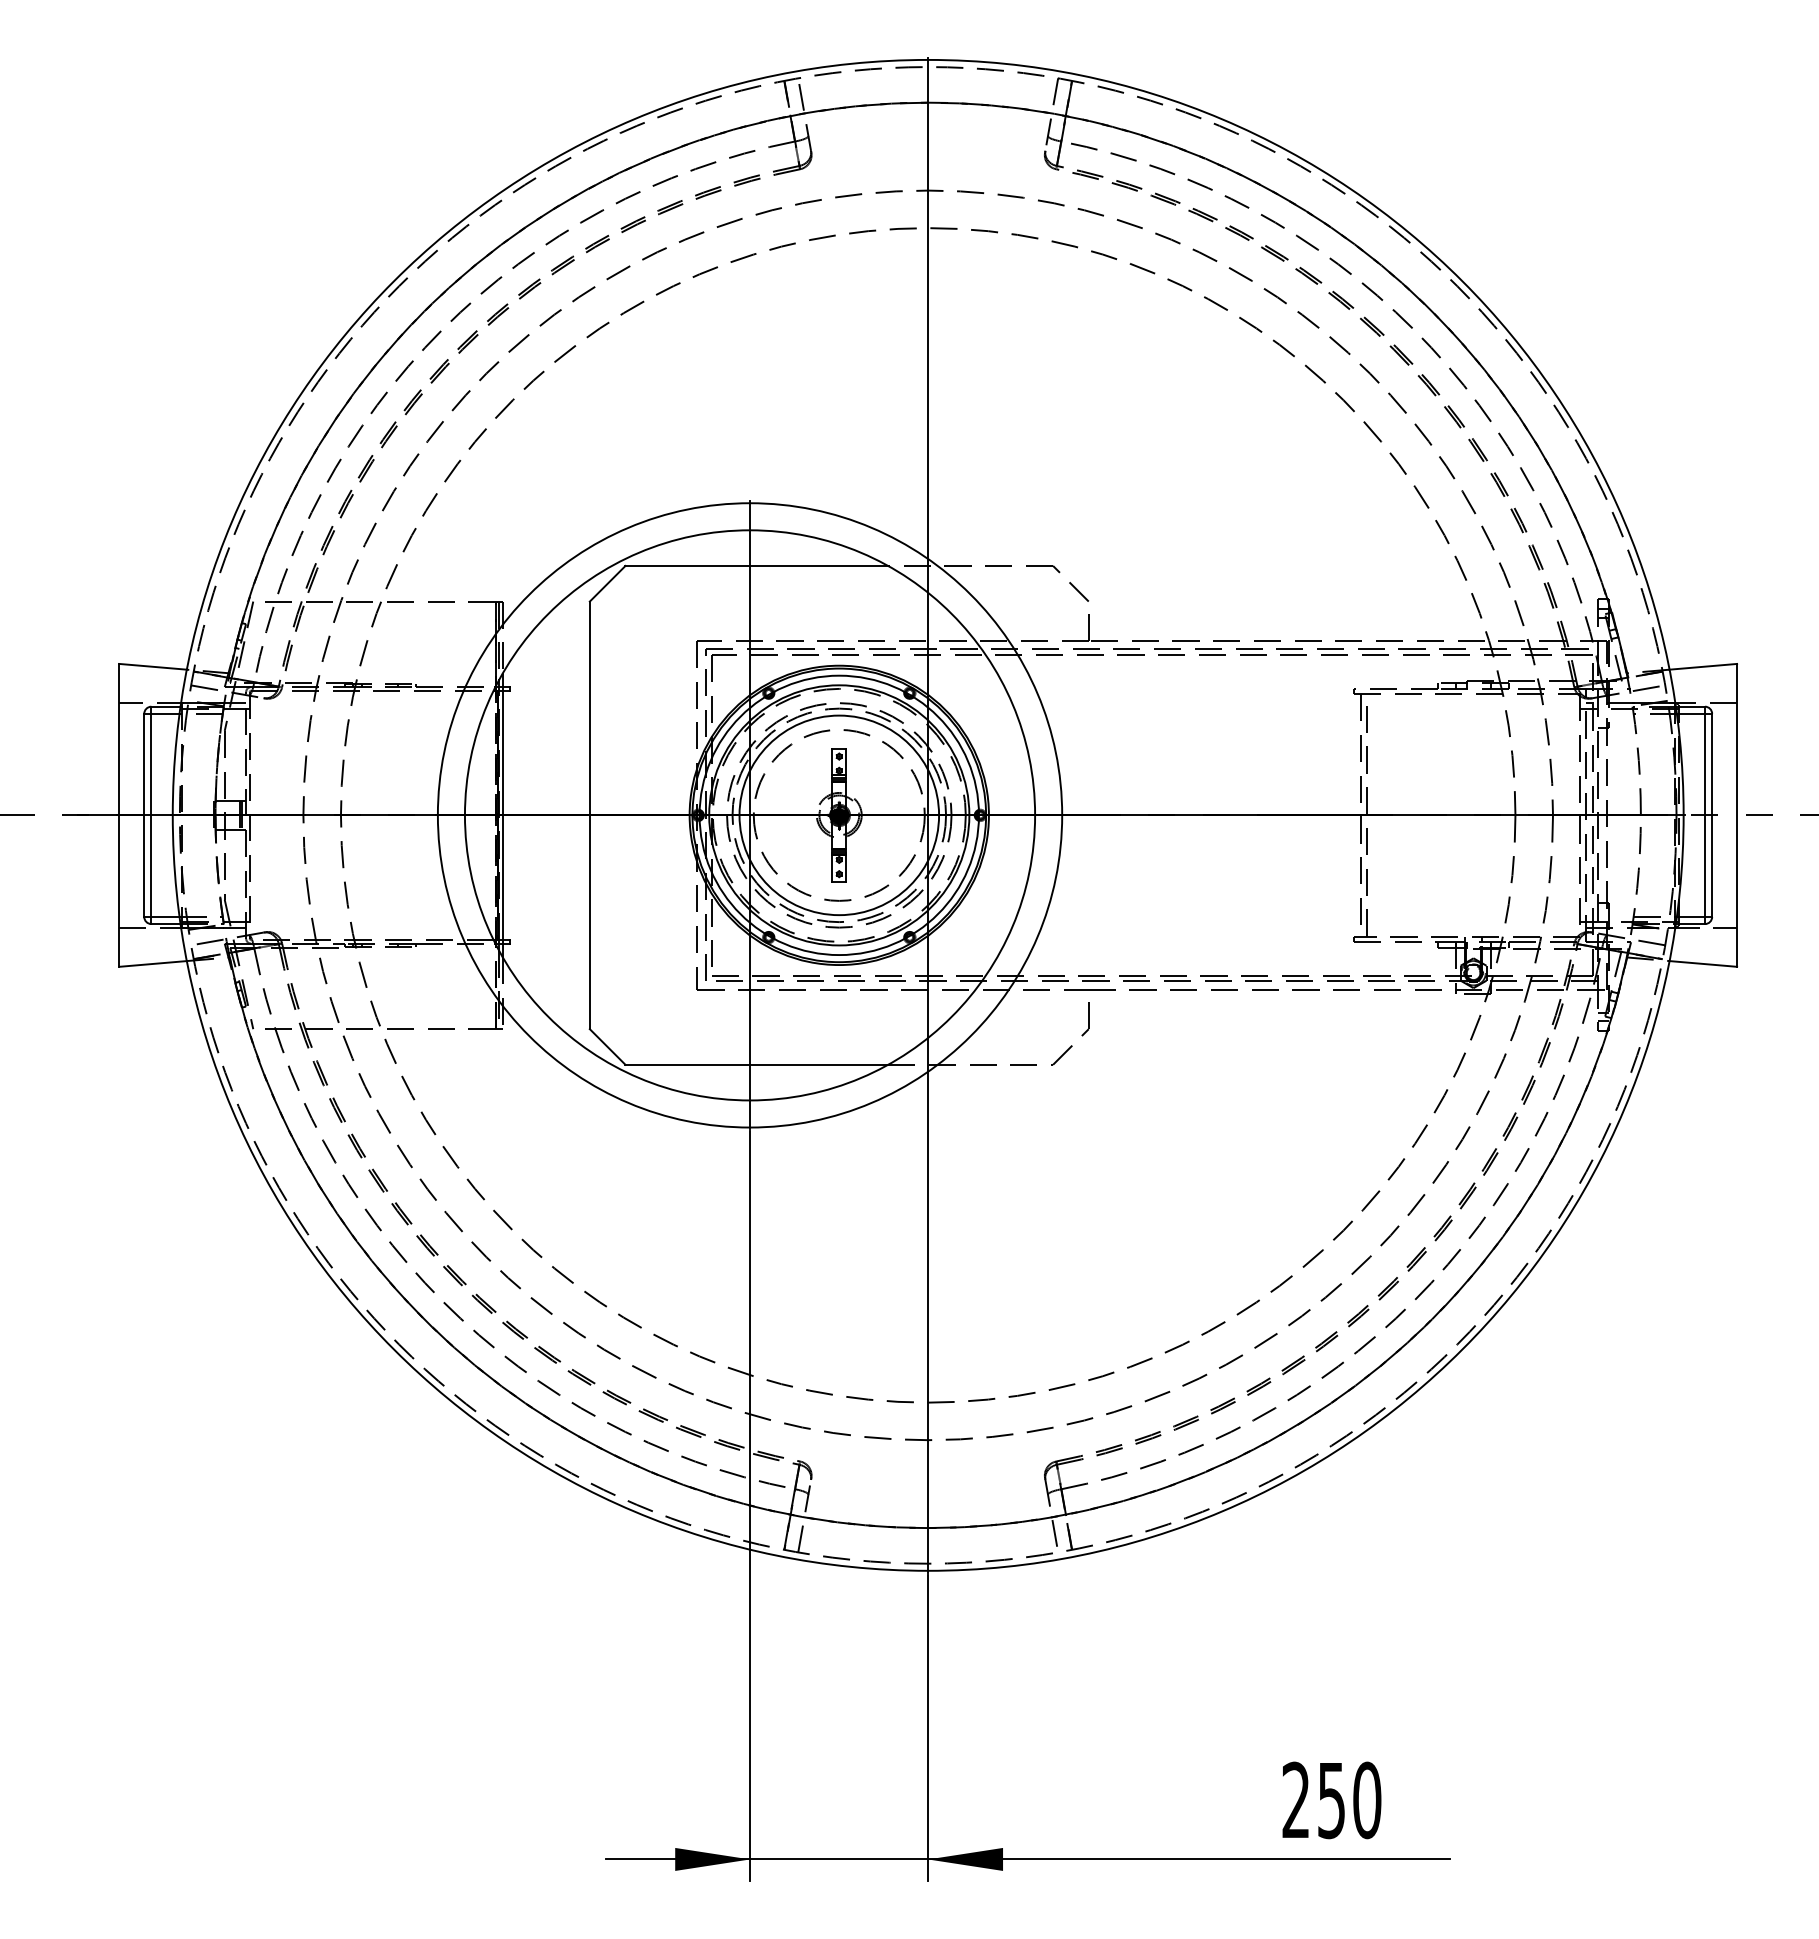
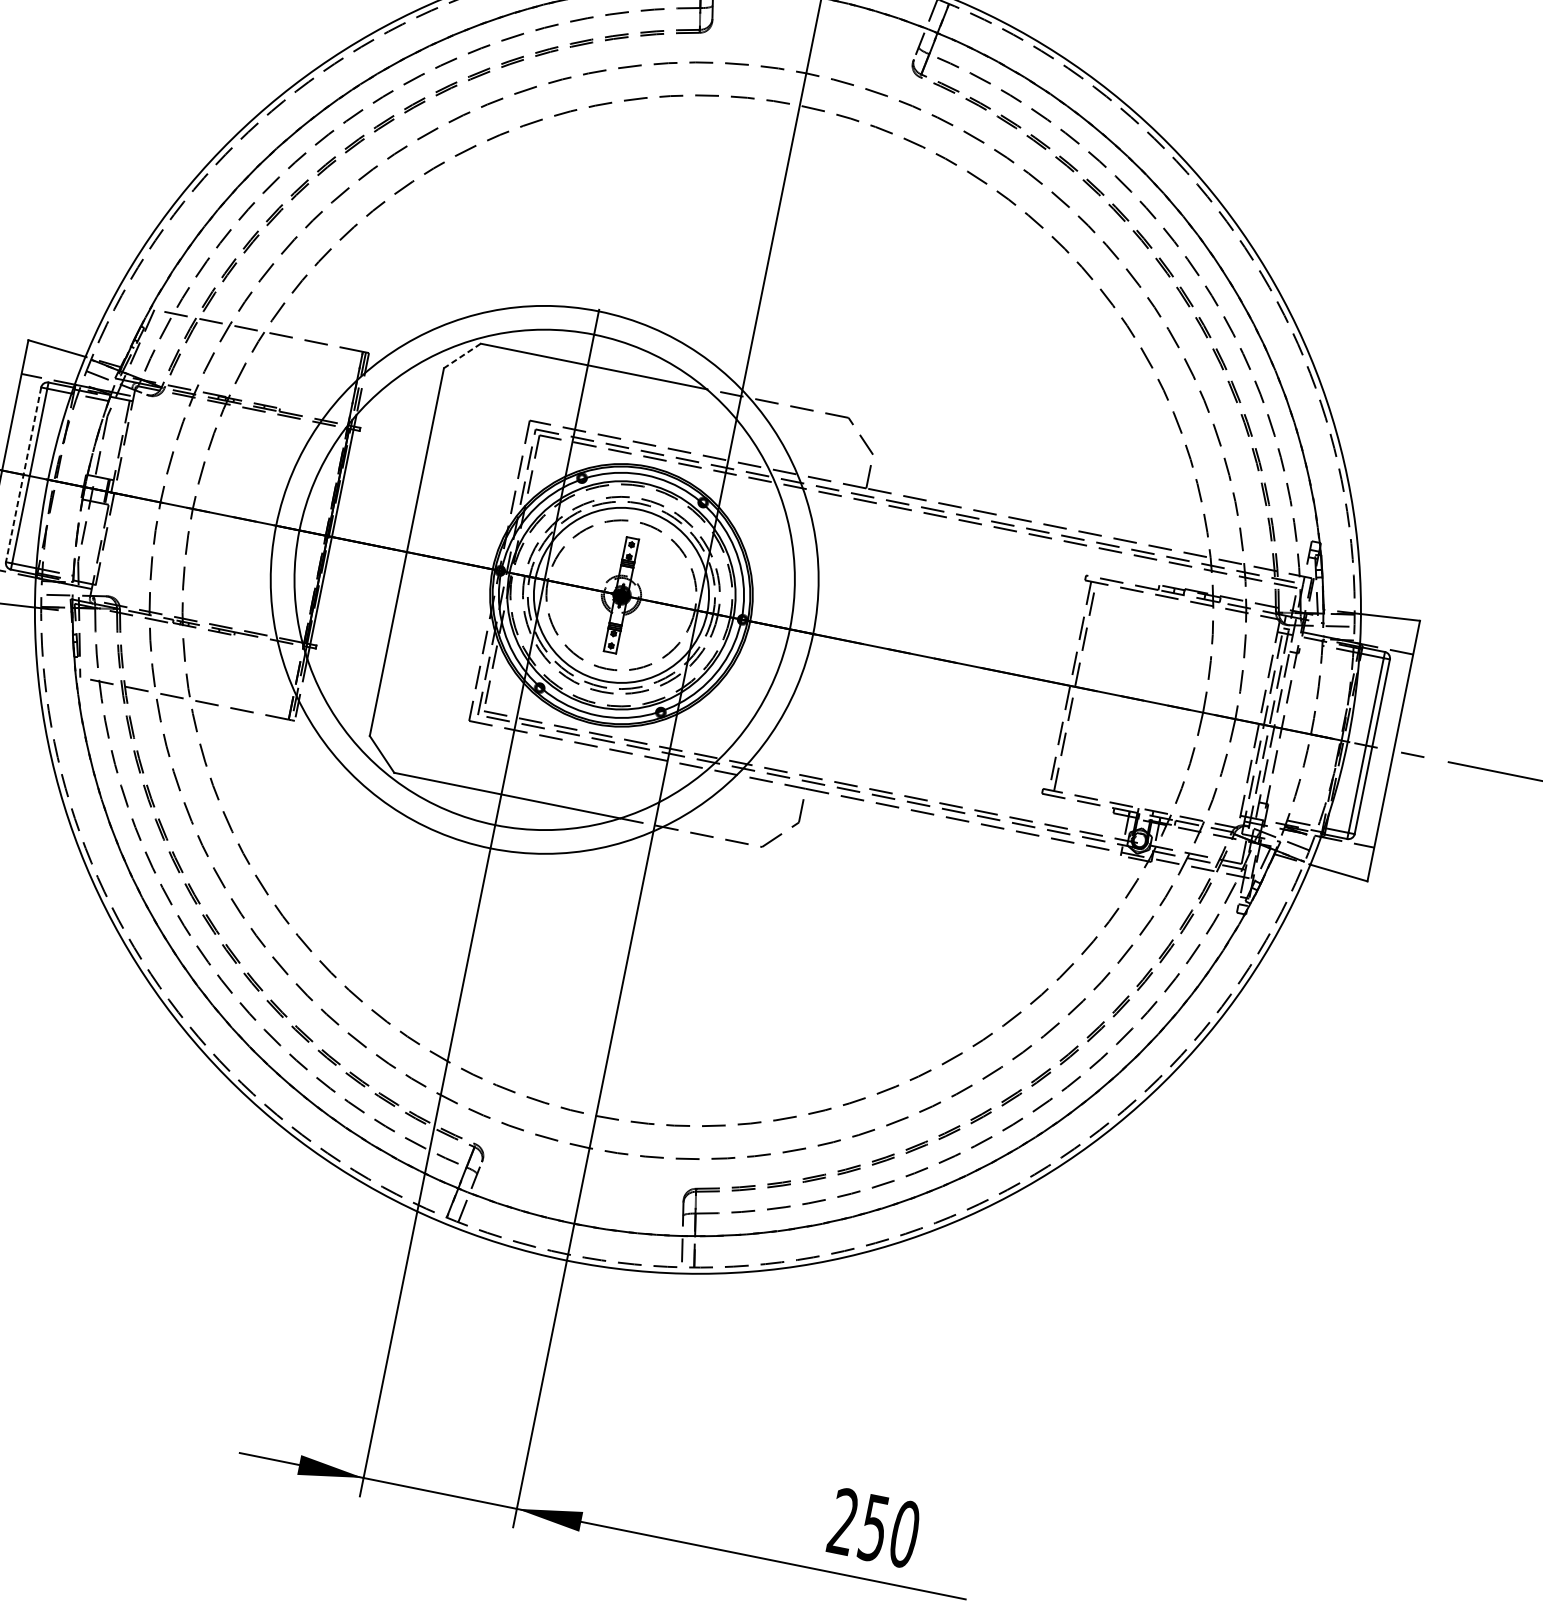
line: (607, 584) -> (462, 356), solid -> dashed
line: (144, 815) -> (23, 474), solid -> dashed

